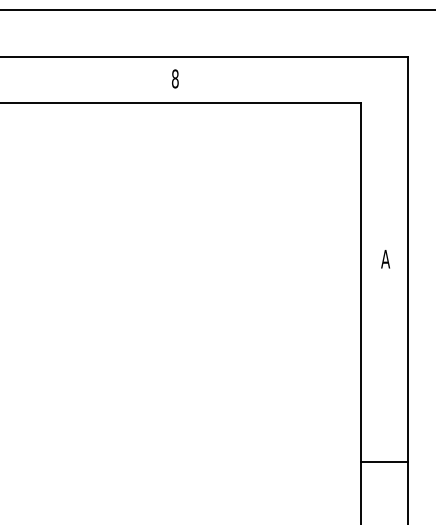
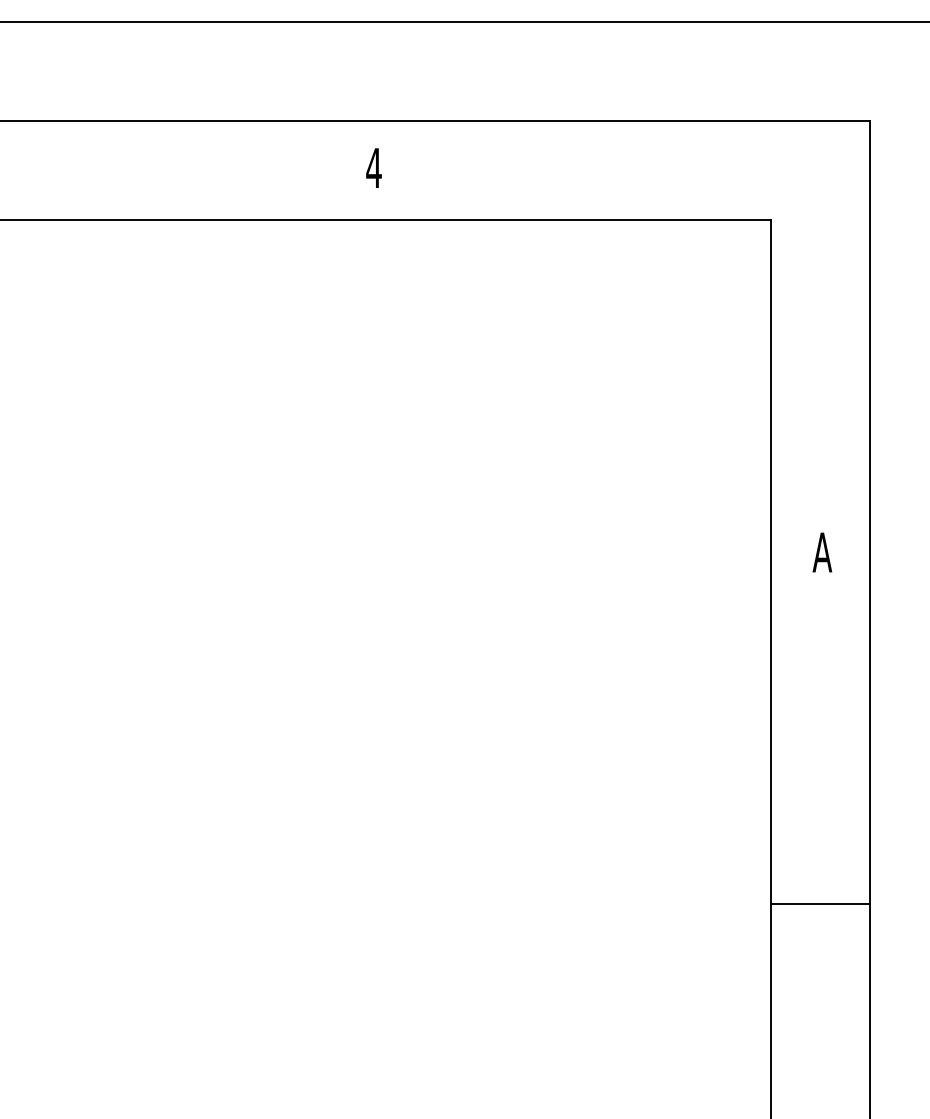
text: (174, 78) -> (372, 167), 8 -> 4
line: (384, 462) -> (819, 904), moved

